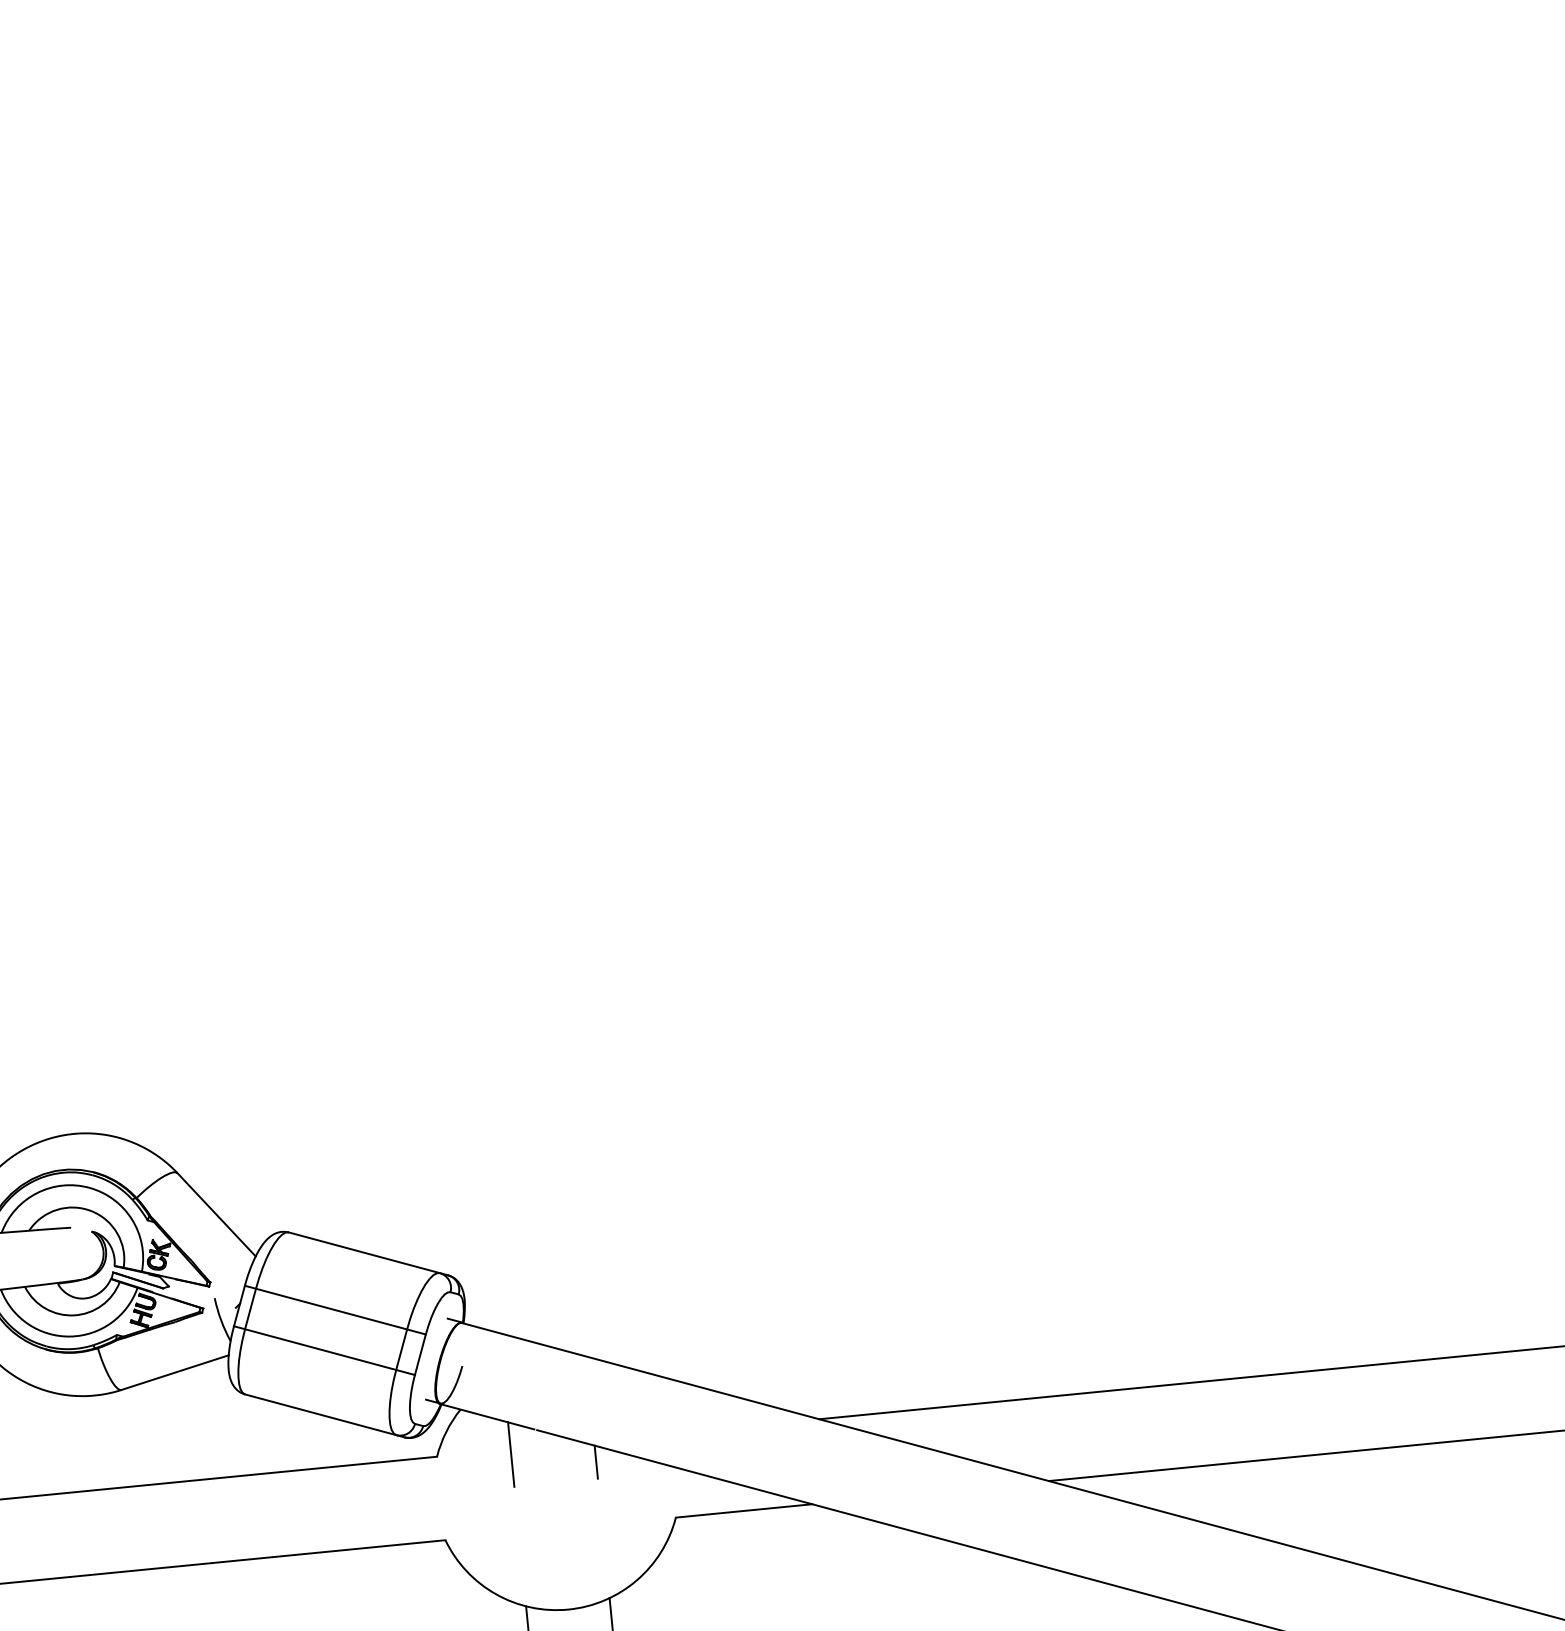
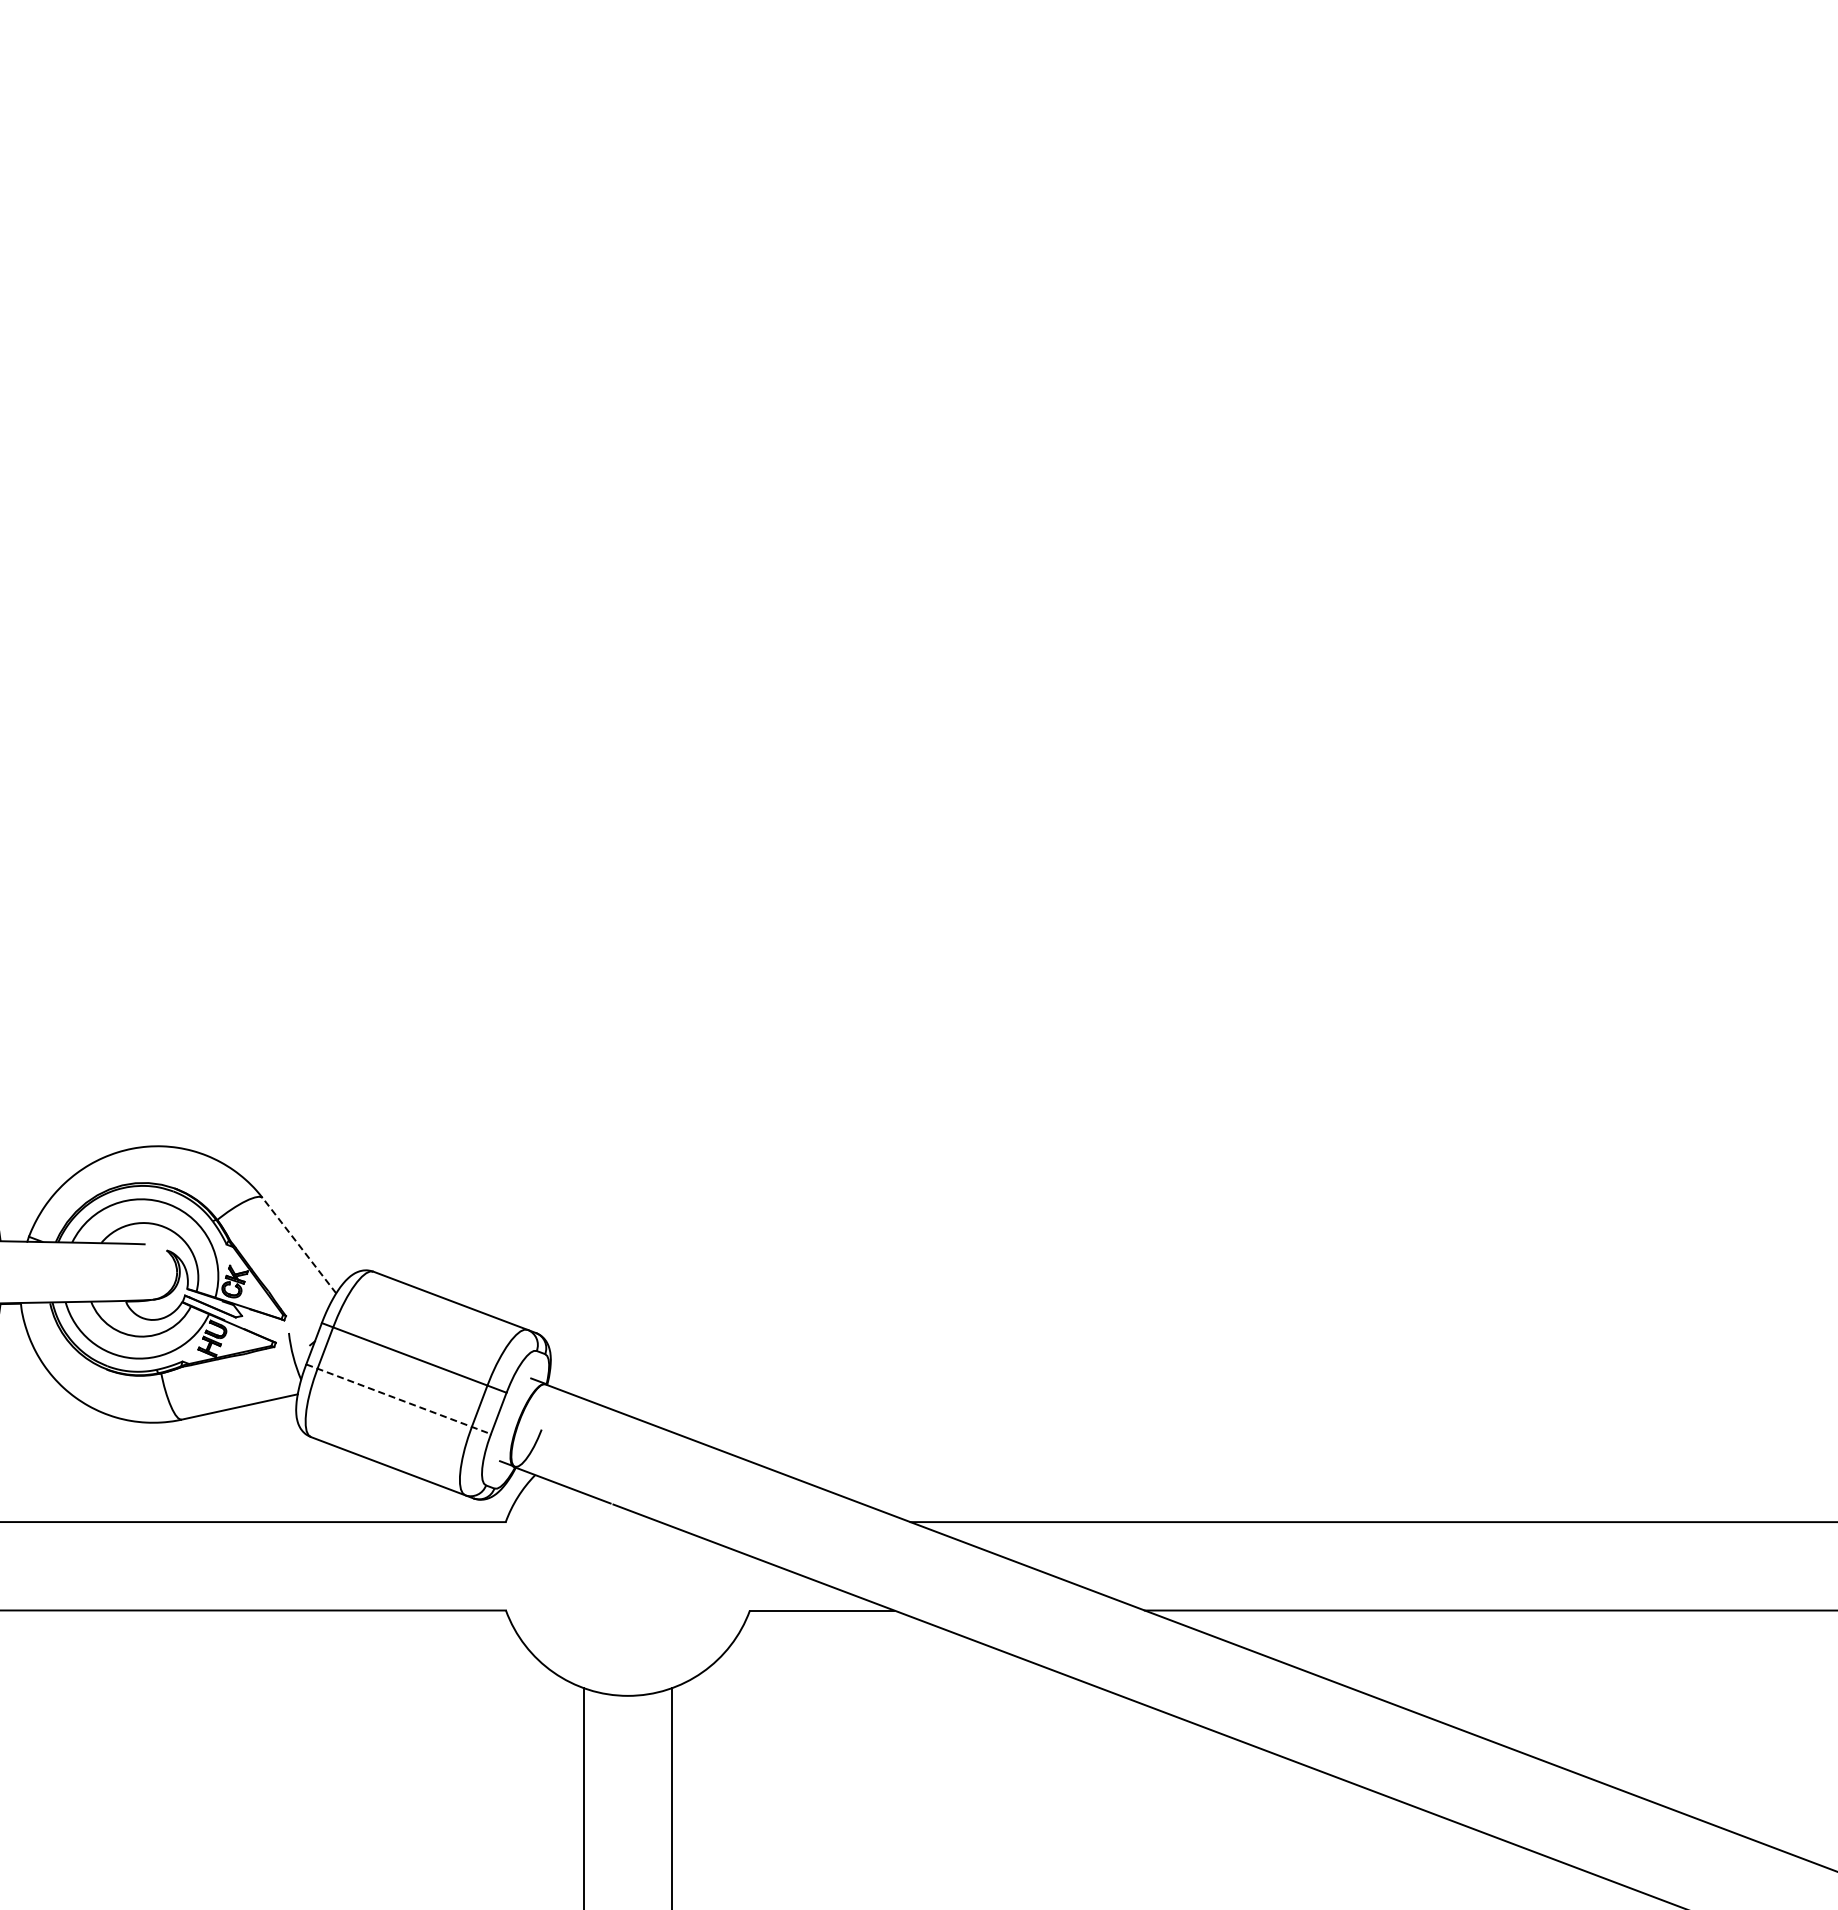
line: (216, 1214) -> (299, 1245), solid -> dashed
line: (324, 1350) -> (398, 1399), solid -> dashed
line: (510, 1454) -> (583, 1527), removed
line: (596, 1461) -> (672, 1543), removed

